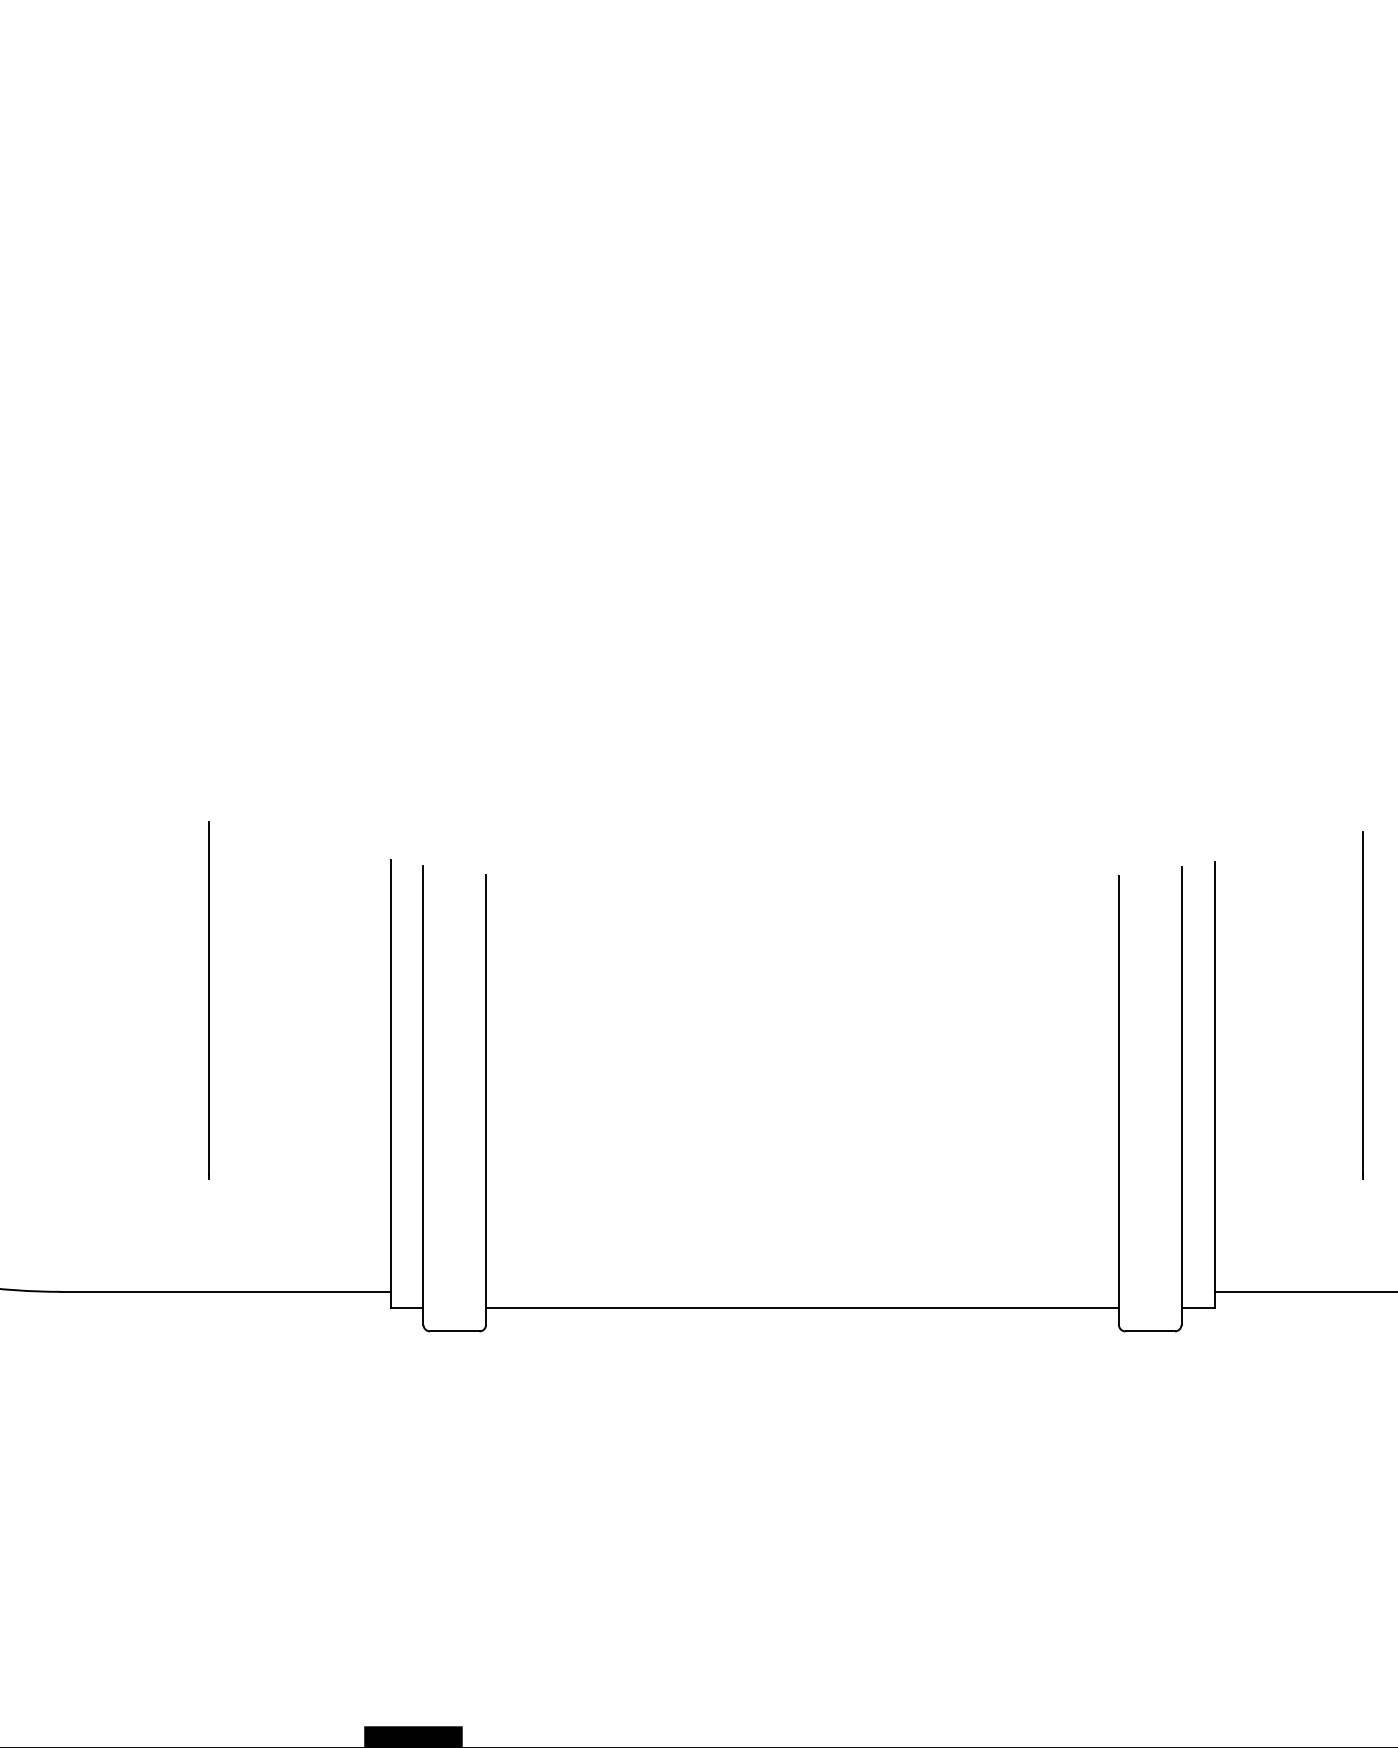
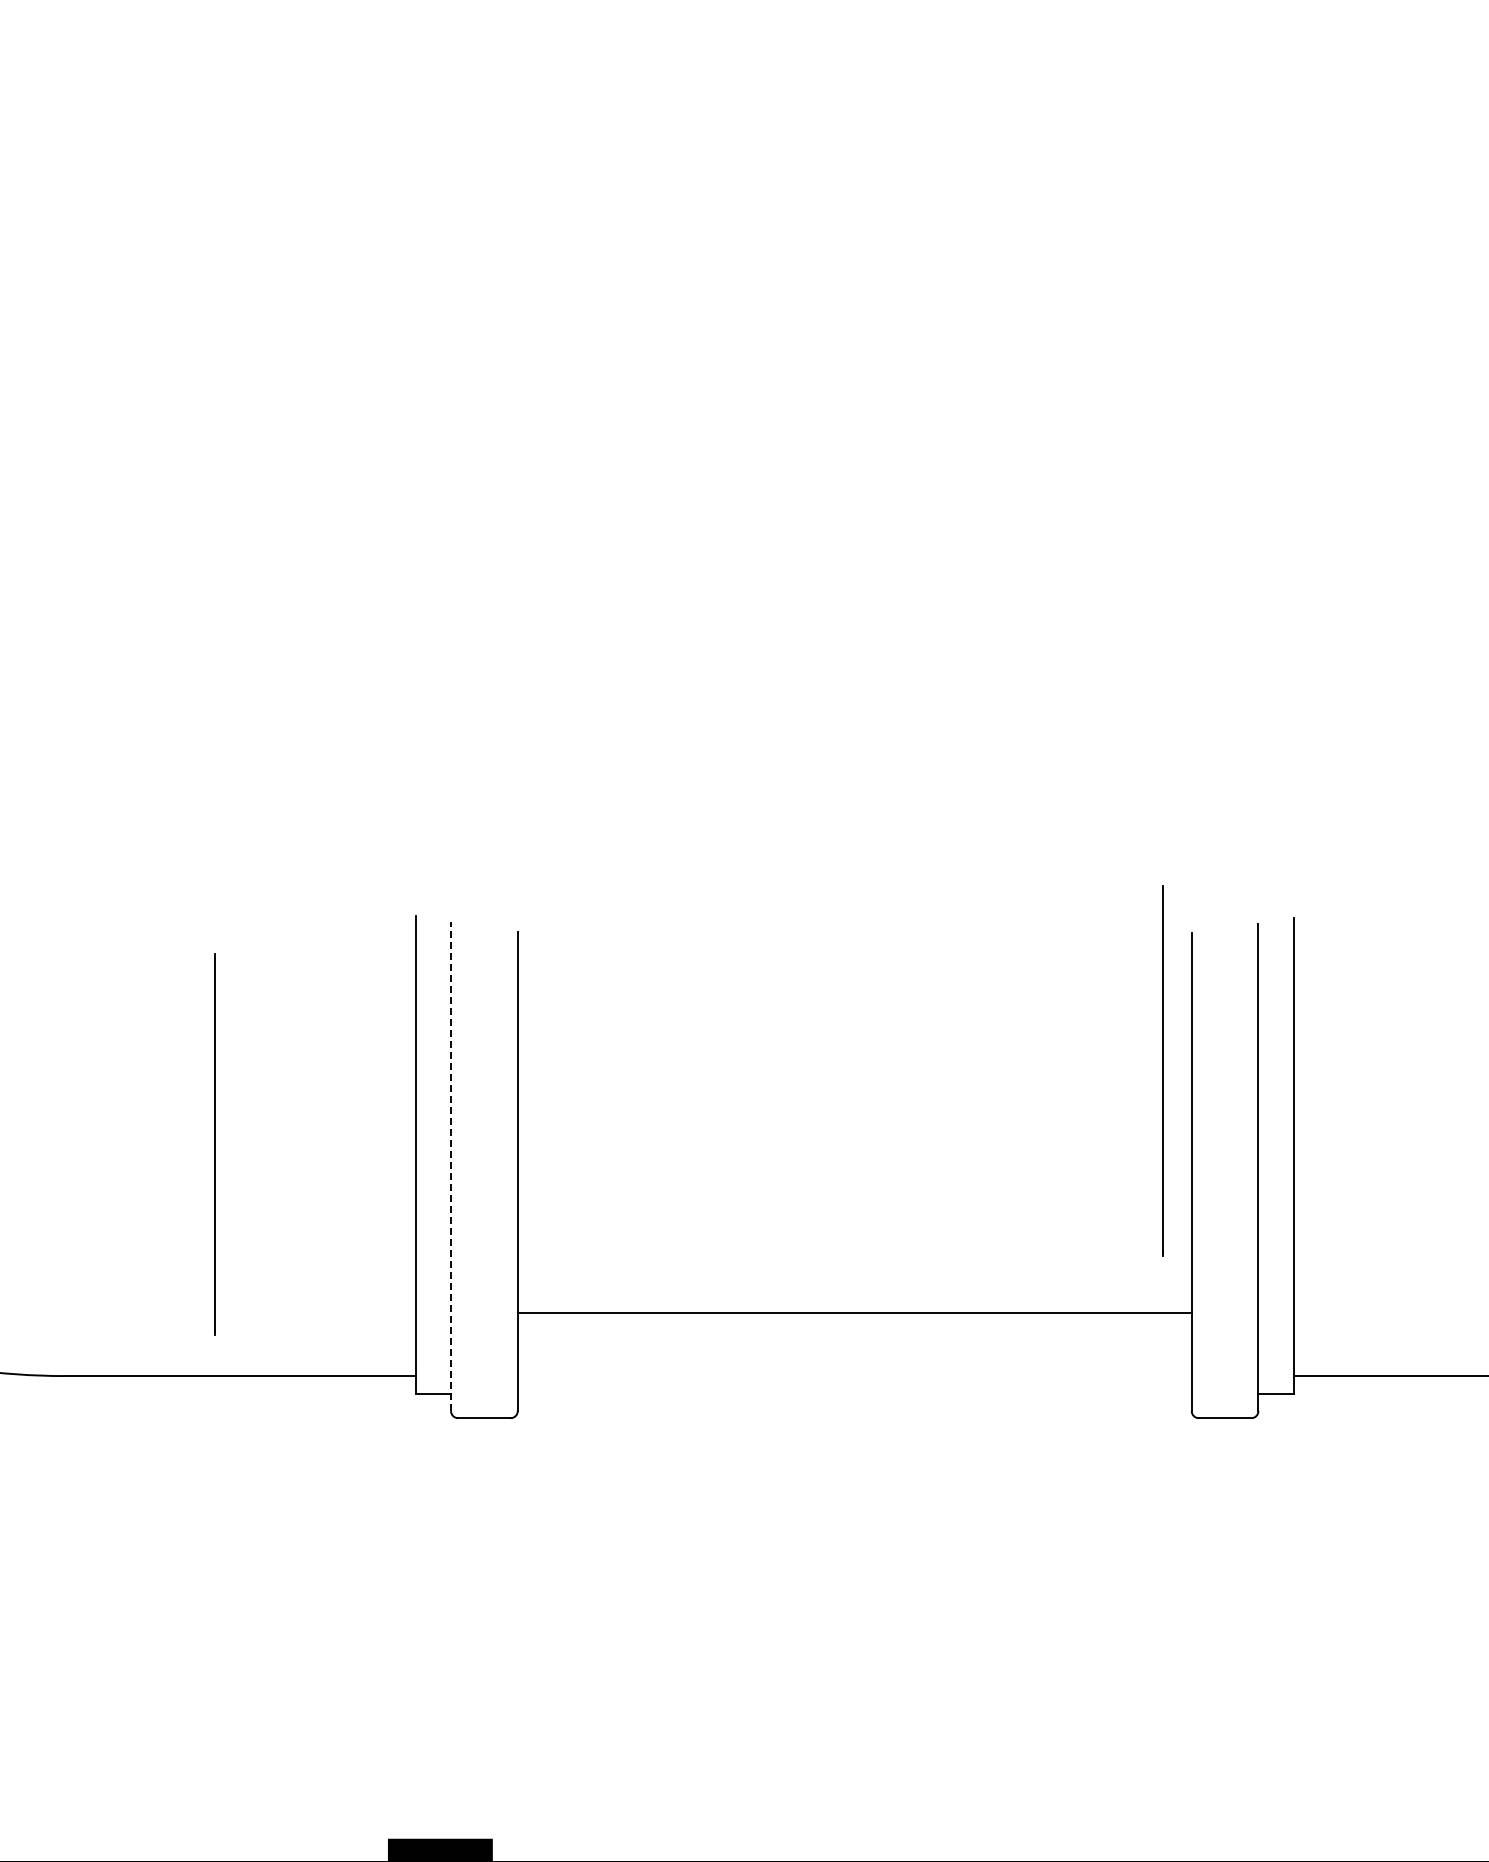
line: (208, 1000) -> (214, 1144), moved
line: (1362, 1004) -> (1162, 1070), moved
line: (423, 1095) -> (451, 1166), solid -> dashed
line: (802, 1308) -> (854, 1312), moved

